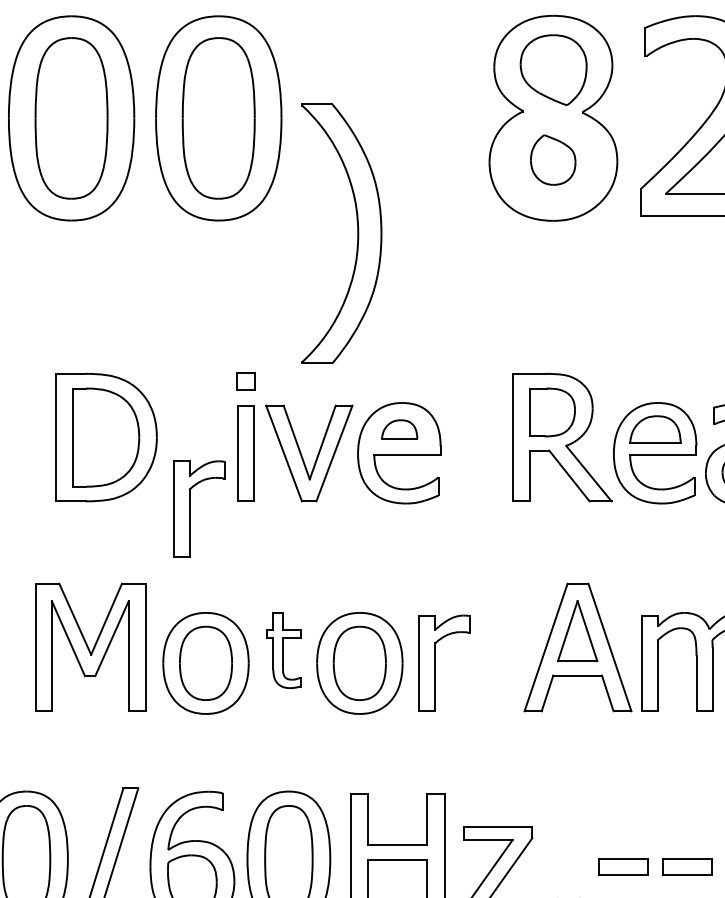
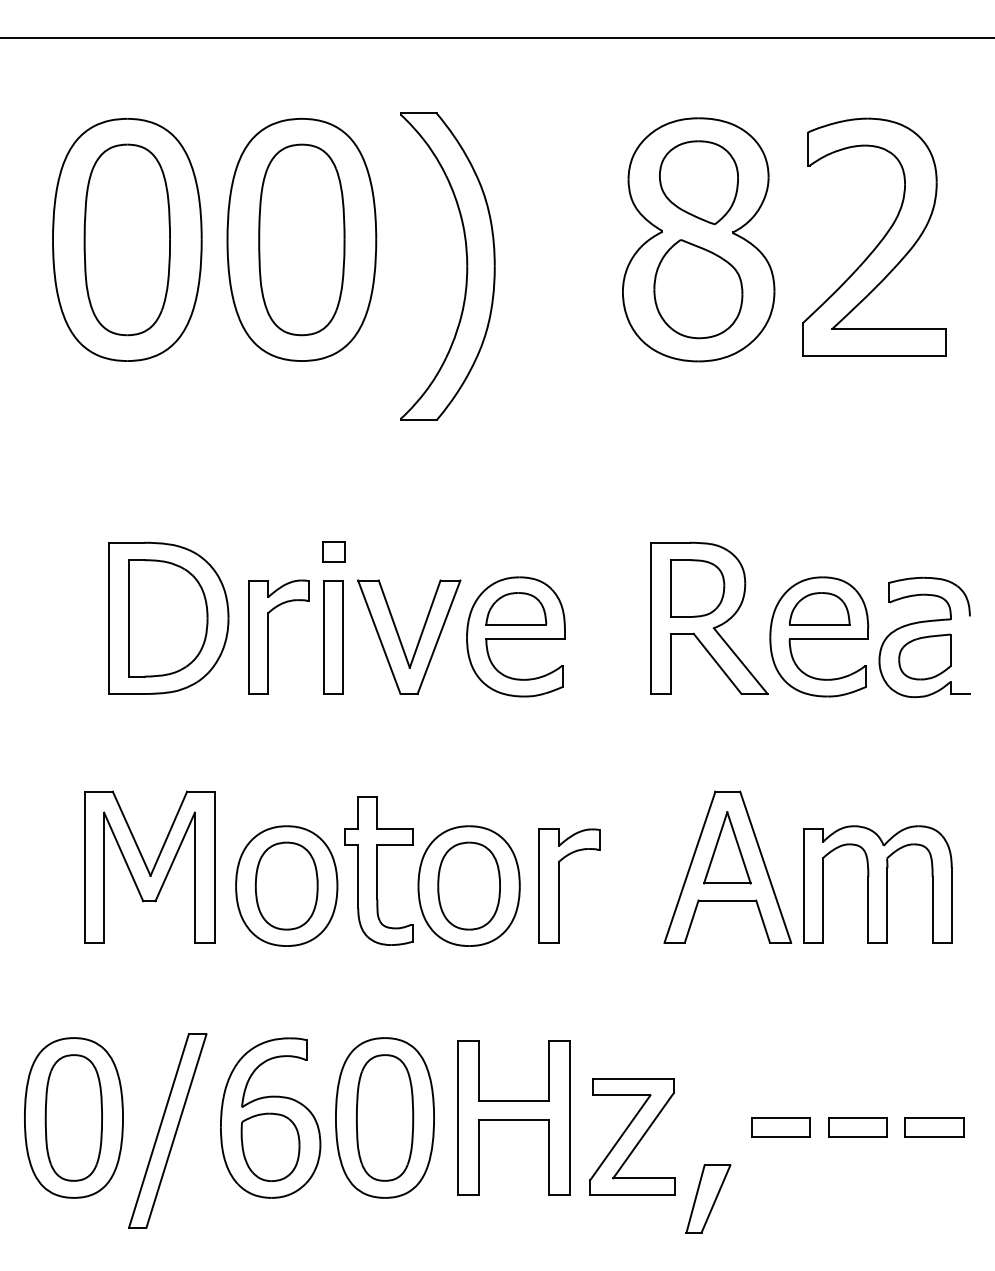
part: (553, 160) -> (698, 289), size x1.67
part: (357, 233) -> (466, 266), moved
part: (399, 429) -> (516, 608), size x1.43
part: (190, 508) -> (268, 636), moved
part: (283, 650) -> (378, 870), size x1.67

